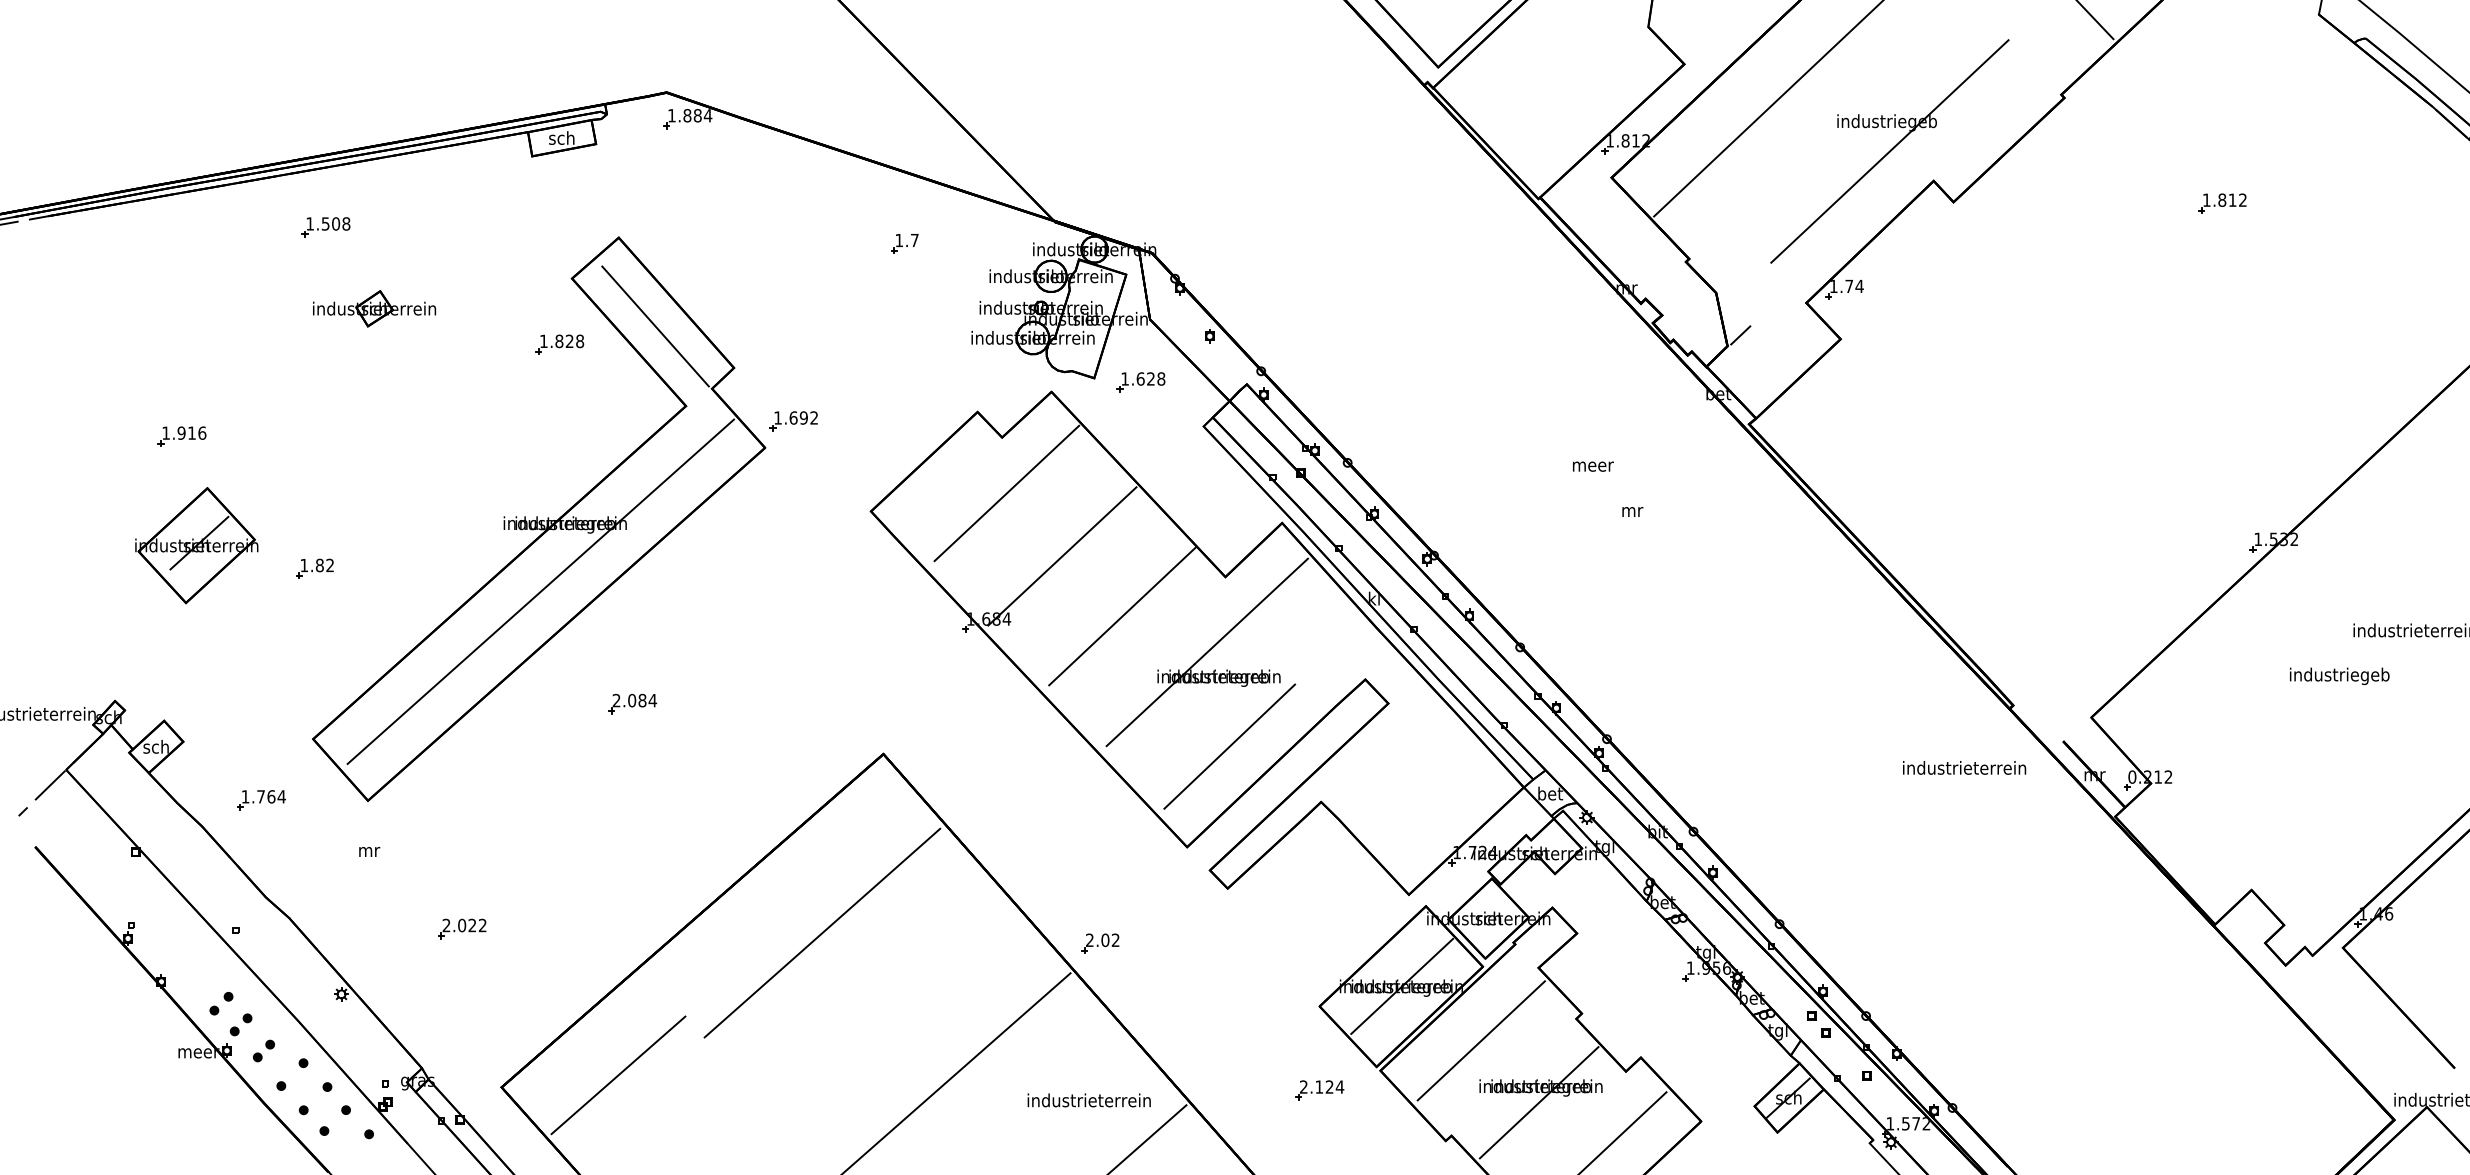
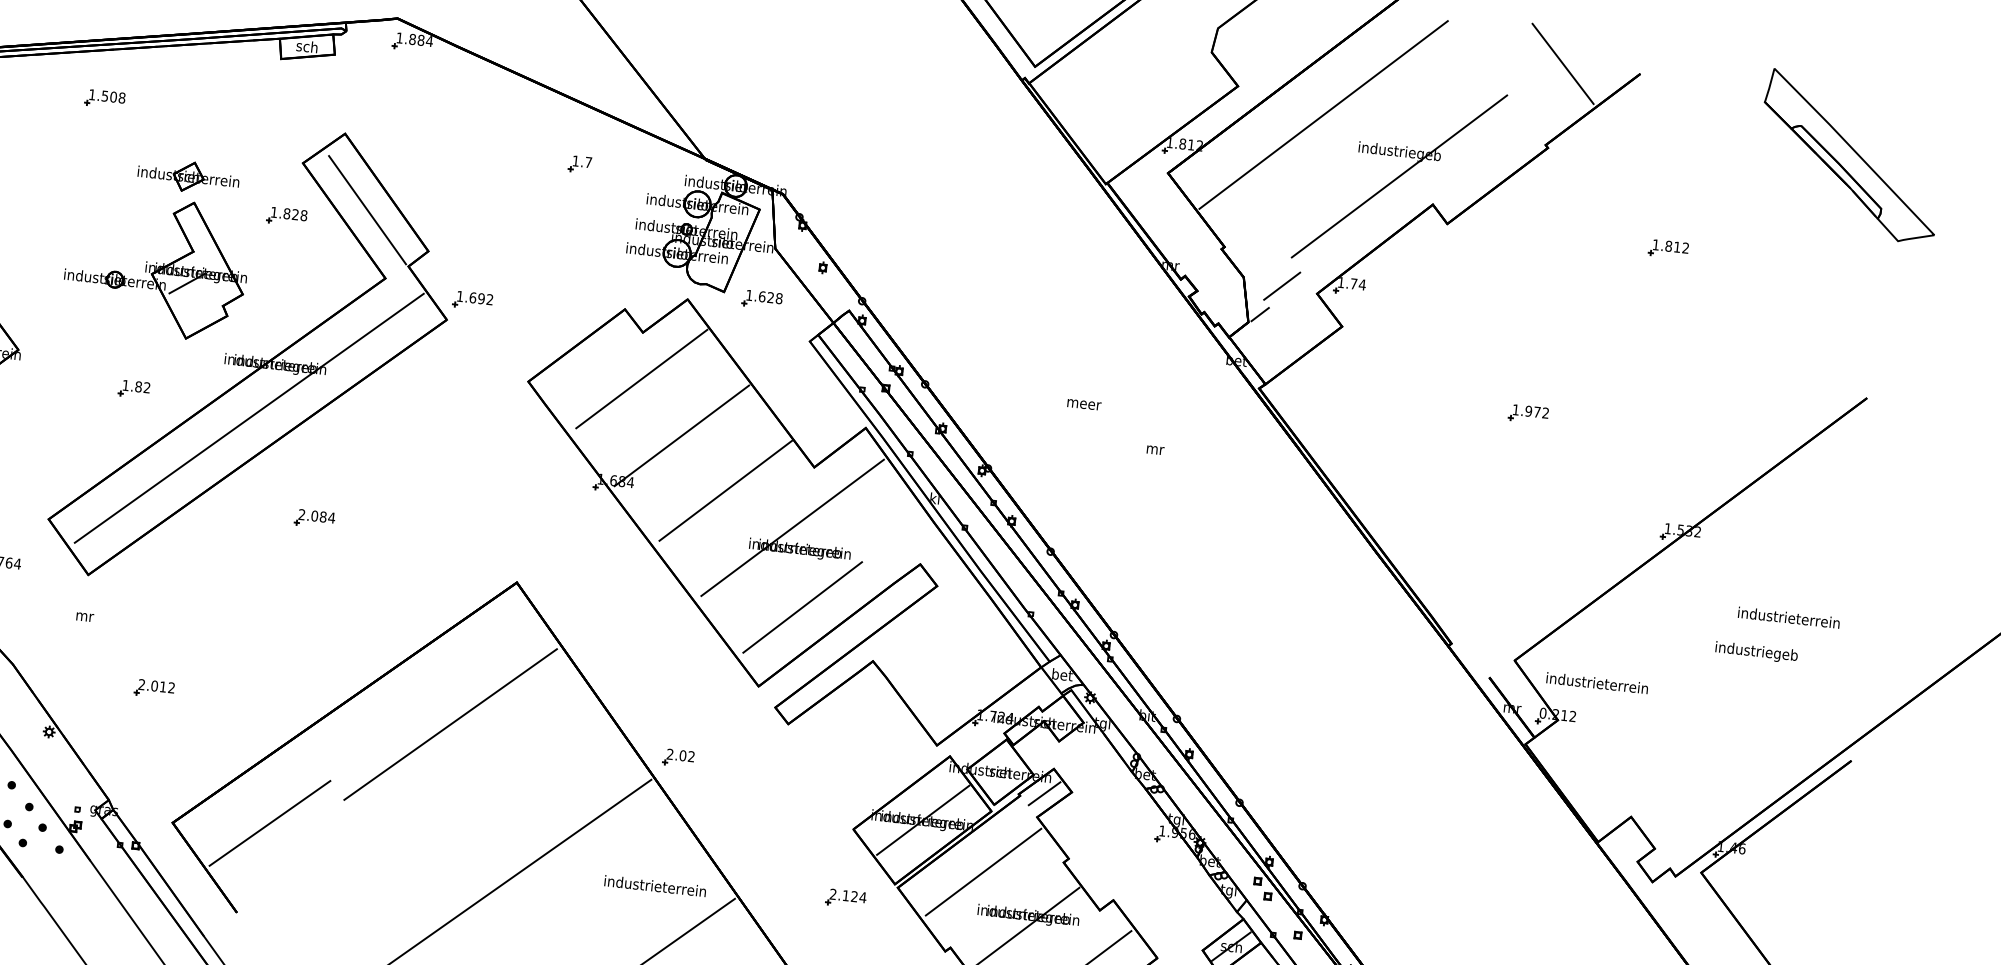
line: (1763, 298) -> (1282, 286), added
part: (374, 308) -> (188, 176), moved
part: (2075, 419) -> (1528, 413), added
part: (409, 422) -> (156, 267), added
text: (1593, 466) -> (1084, 404), moved
part: (314, 568) -> (133, 388), moved
text: (2339, 676) -> (1756, 652), moved
text: (1964, 767) -> (1597, 682), moved
text: (472, 924) -> (163, 686), 2.022 -> 2.012
line: (1543, 938) -> (1043, 793), added

